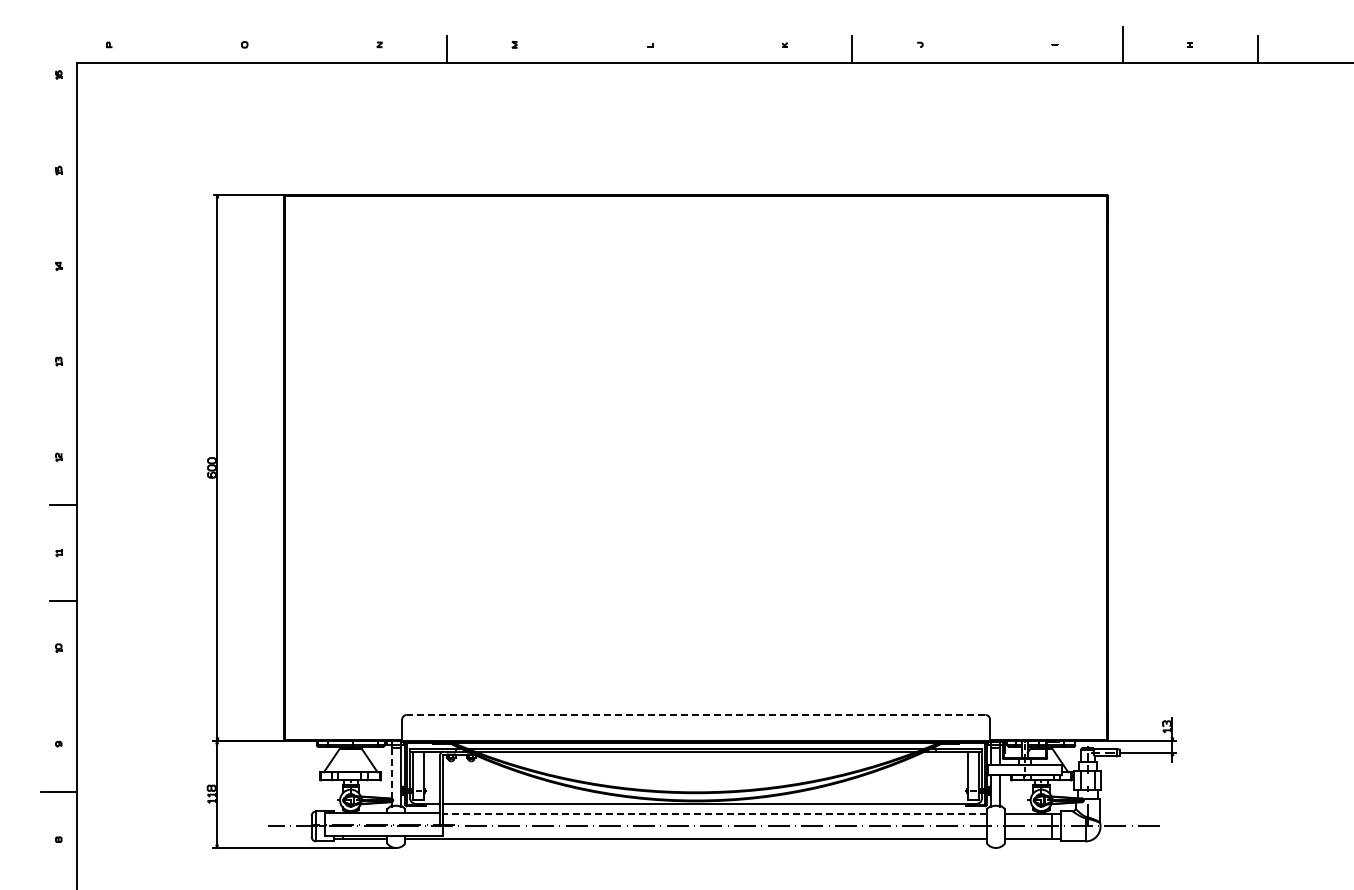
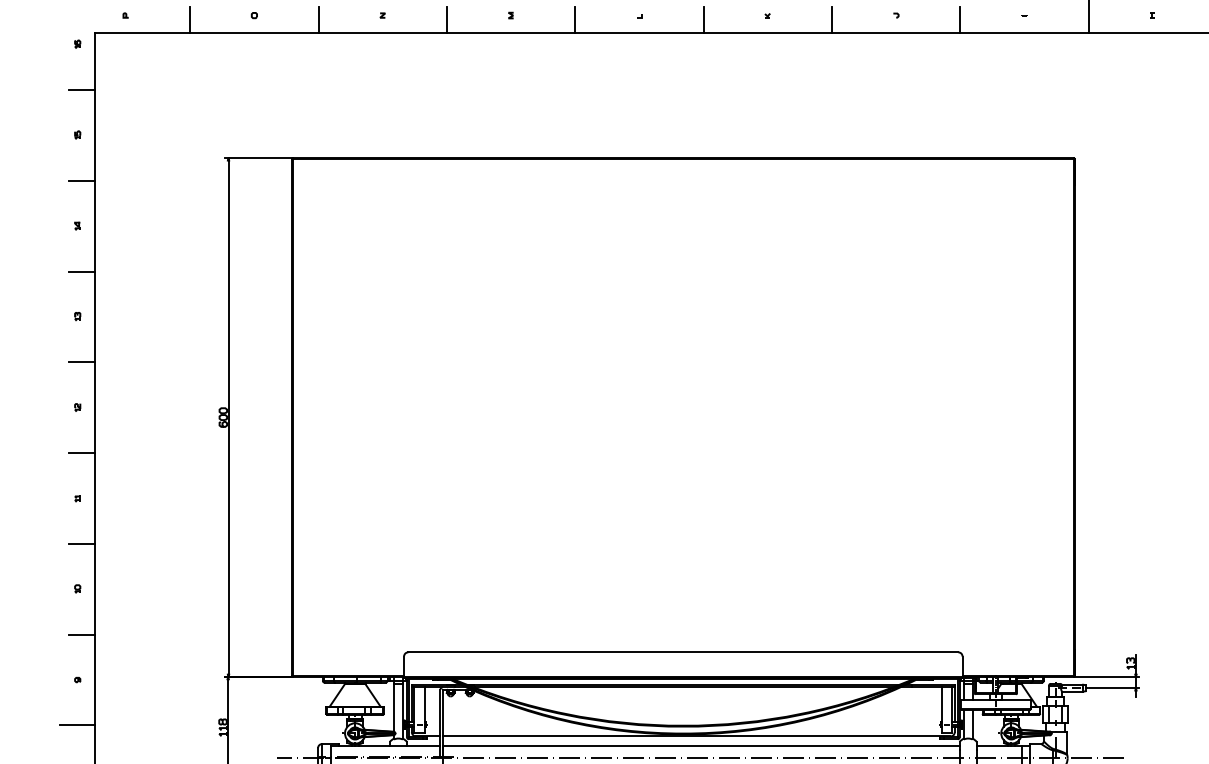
line: (177, 49) -> (190, 19), added
line: (312, 49) -> (318, 19), added
line: (582, 49) -> (575, 19), added
line: (717, 49) -> (703, 19), added
line: (987, 49) -> (960, 19), added
line: (63, 123) -> (82, 90), added
line: (63, 218) -> (82, 180), added
line: (63, 314) -> (82, 271), added
line: (63, 409) -> (82, 362), added
line: (63, 696) -> (82, 634), added
line: (695, 714) -> (682, 651), dashed -> solid
line: (391, 772) -> (393, 706), dashed -> solid
line: (714, 814) -> (700, 746), dashed -> solid

